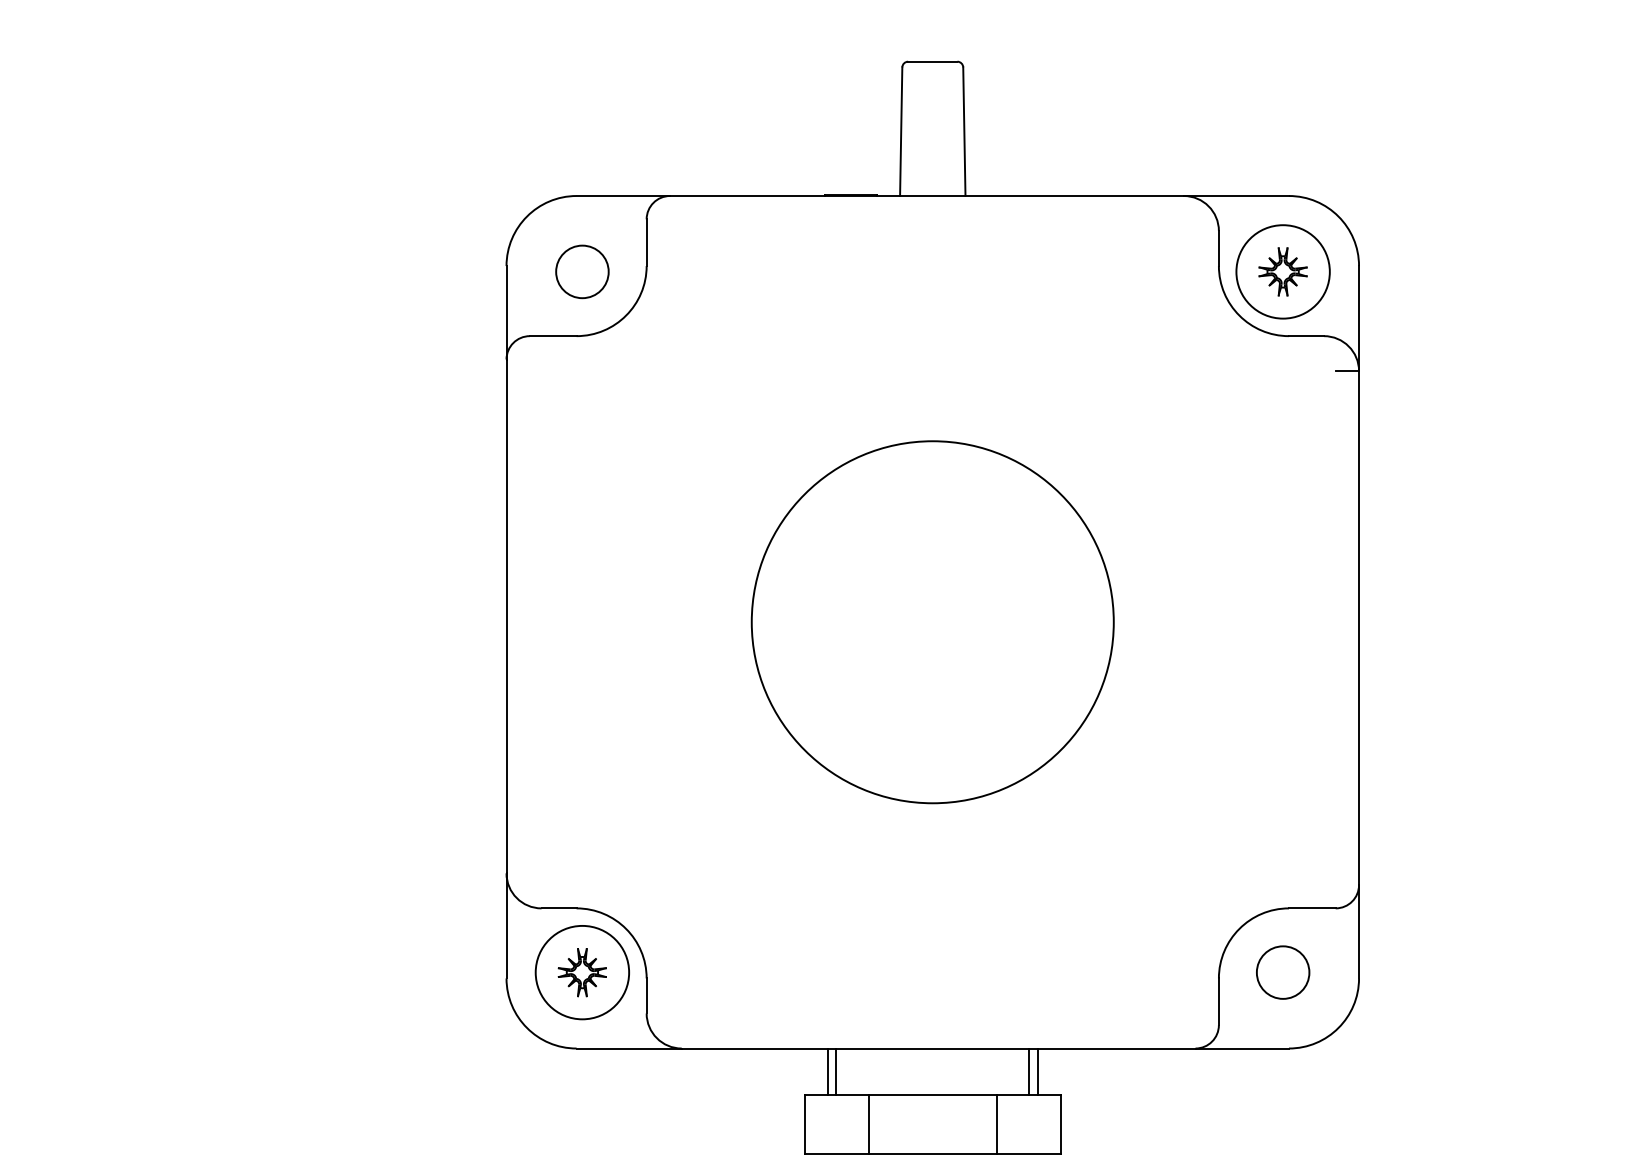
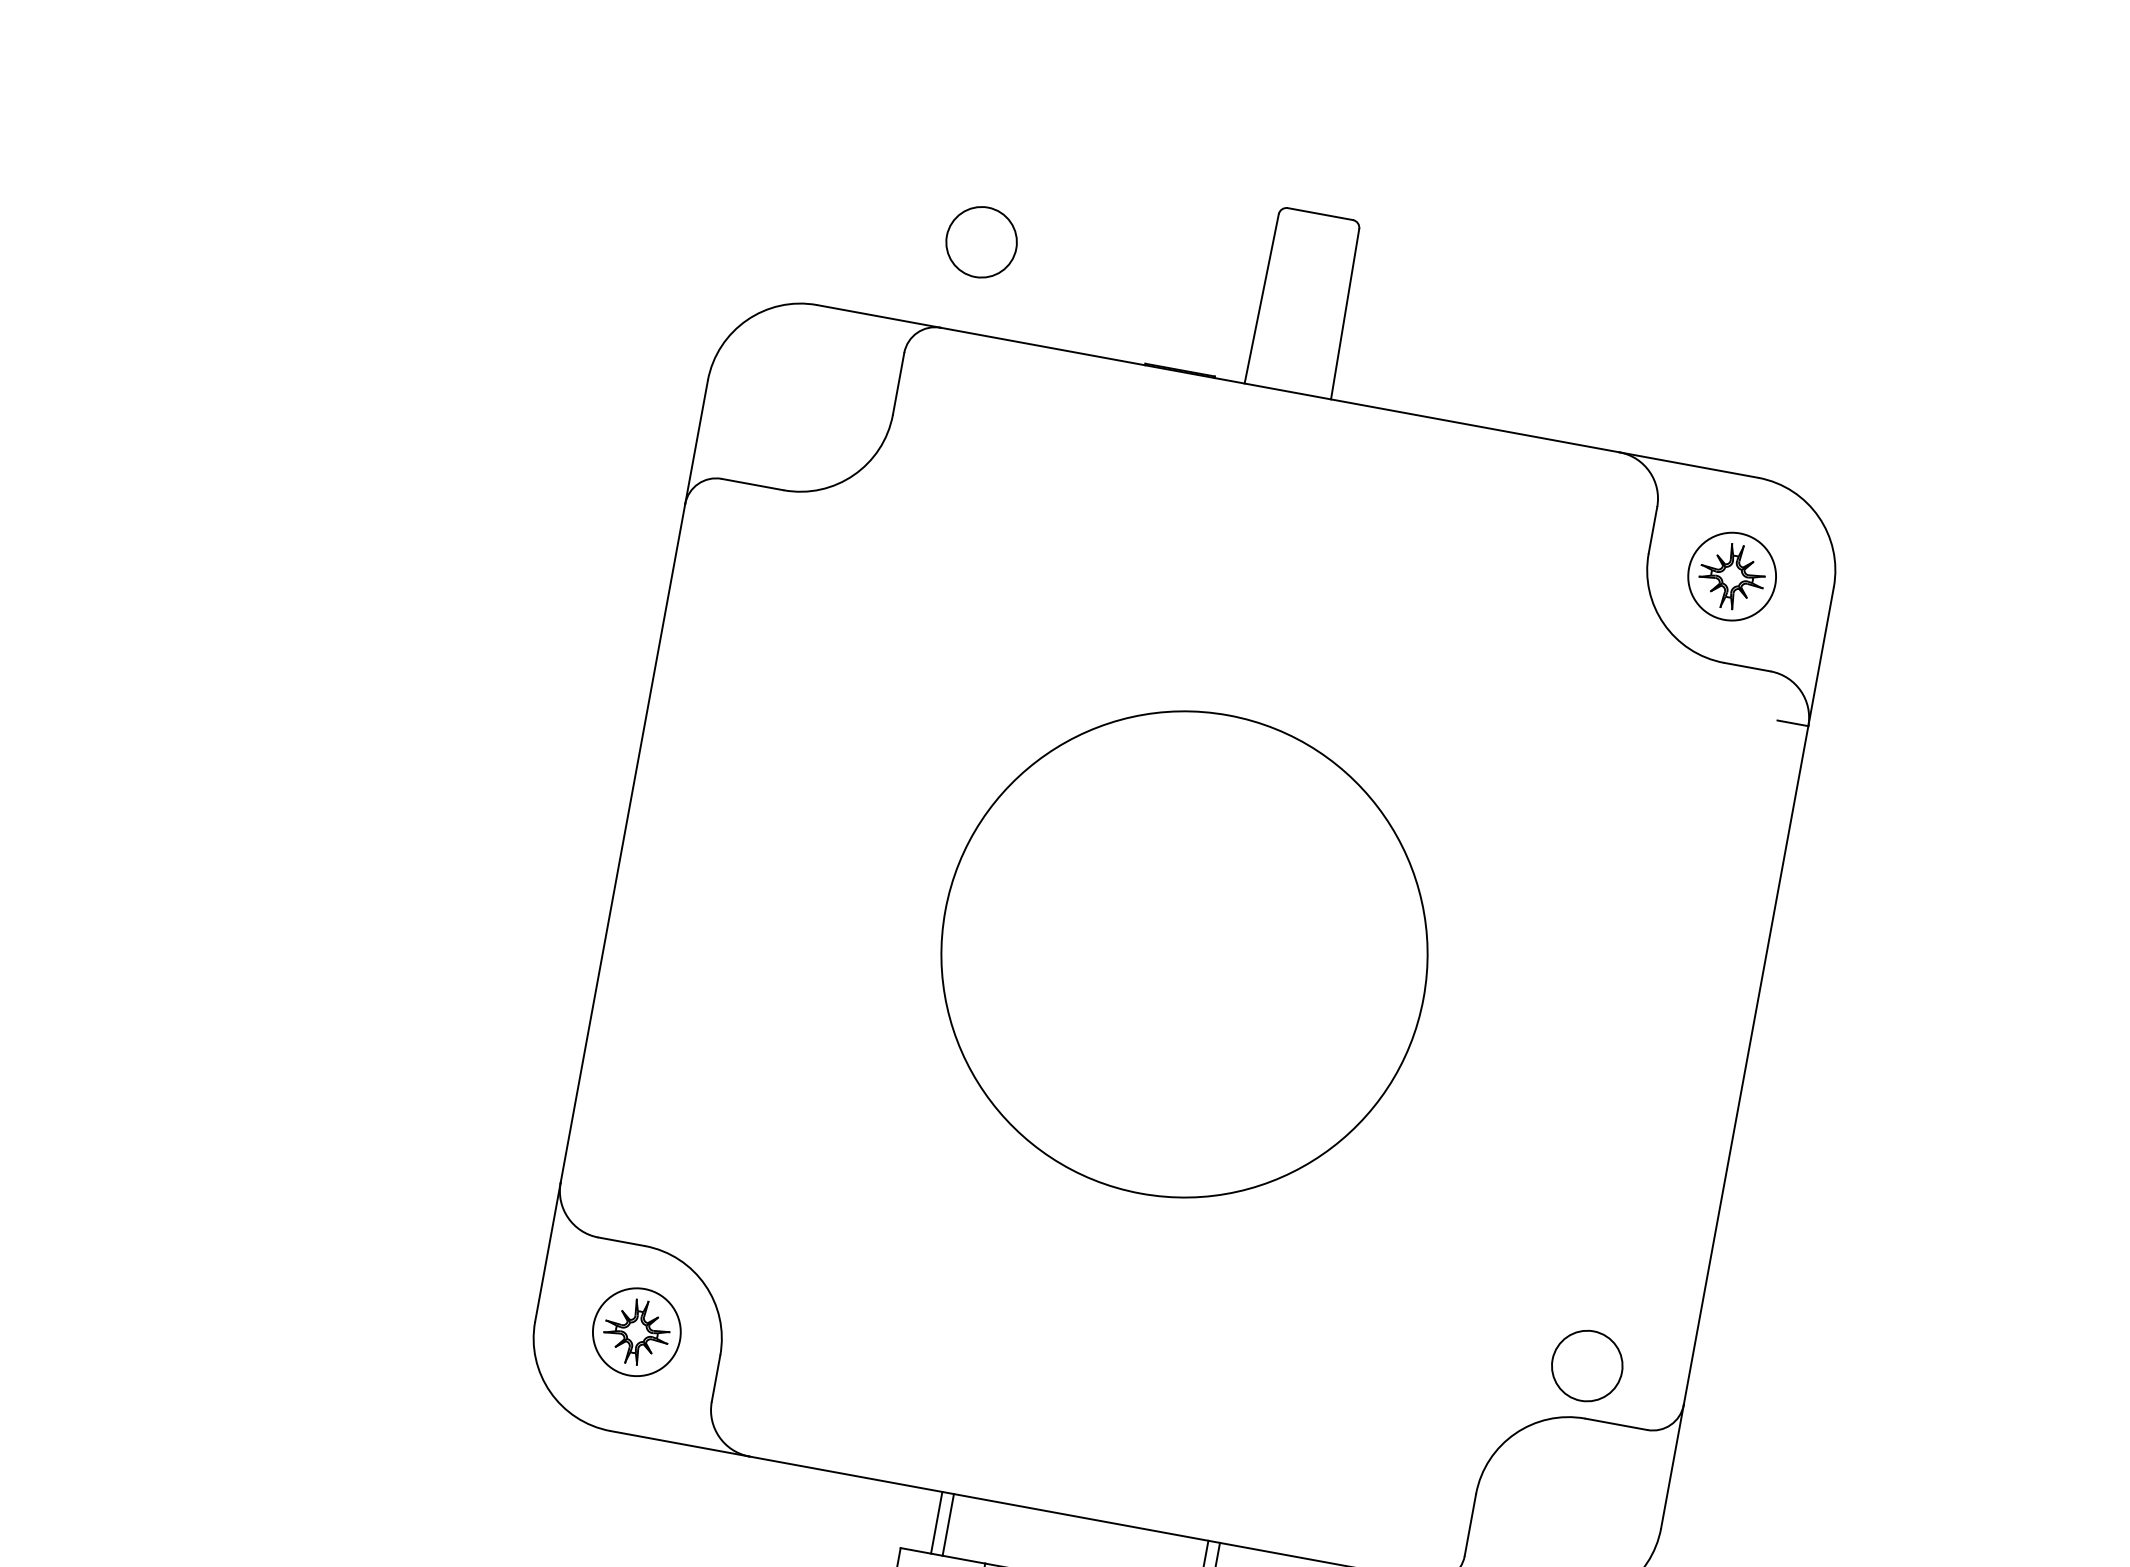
circle: (582, 271) -> (981, 241), moved
circle: (1282, 271) -> (1731, 575), size x0.7
circle: (582, 972) -> (636, 1332), size x0.7
circle: (1283, 972) -> (1587, 1365), moved

